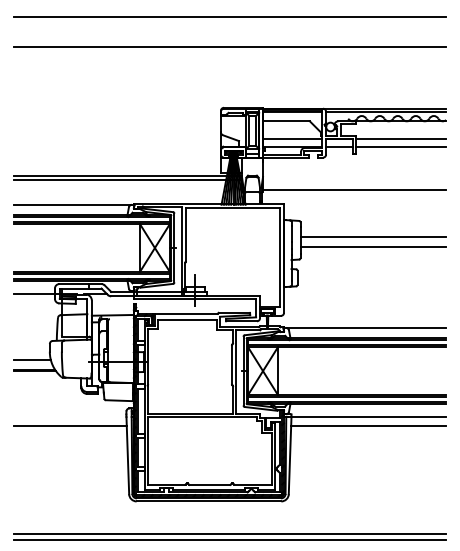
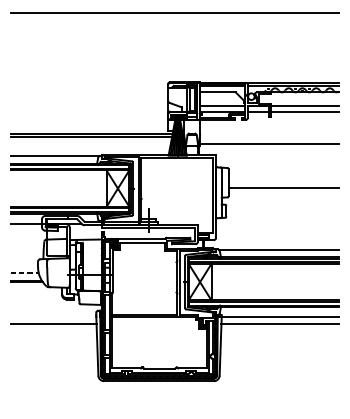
line: (229, 46) -> (174, 35), removed
line: (373, 236) -> (284, 179), removed
line: (32, 359) -> (24, 273), solid -> dashed
line: (229, 534) -> (174, 406), removed
line: (229, 540) -> (174, 410), removed

